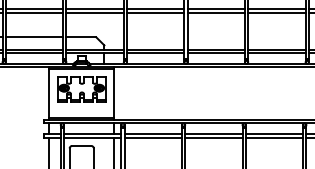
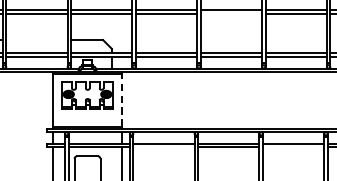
line: (216, 12) -> (231, 13), removed
line: (34, 37) -> (36, 40), removed
line: (114, 93) -> (122, 100), solid -> dashed
line: (152, 137) -> (163, 147), removed
line: (274, 137) -> (293, 147), removed

